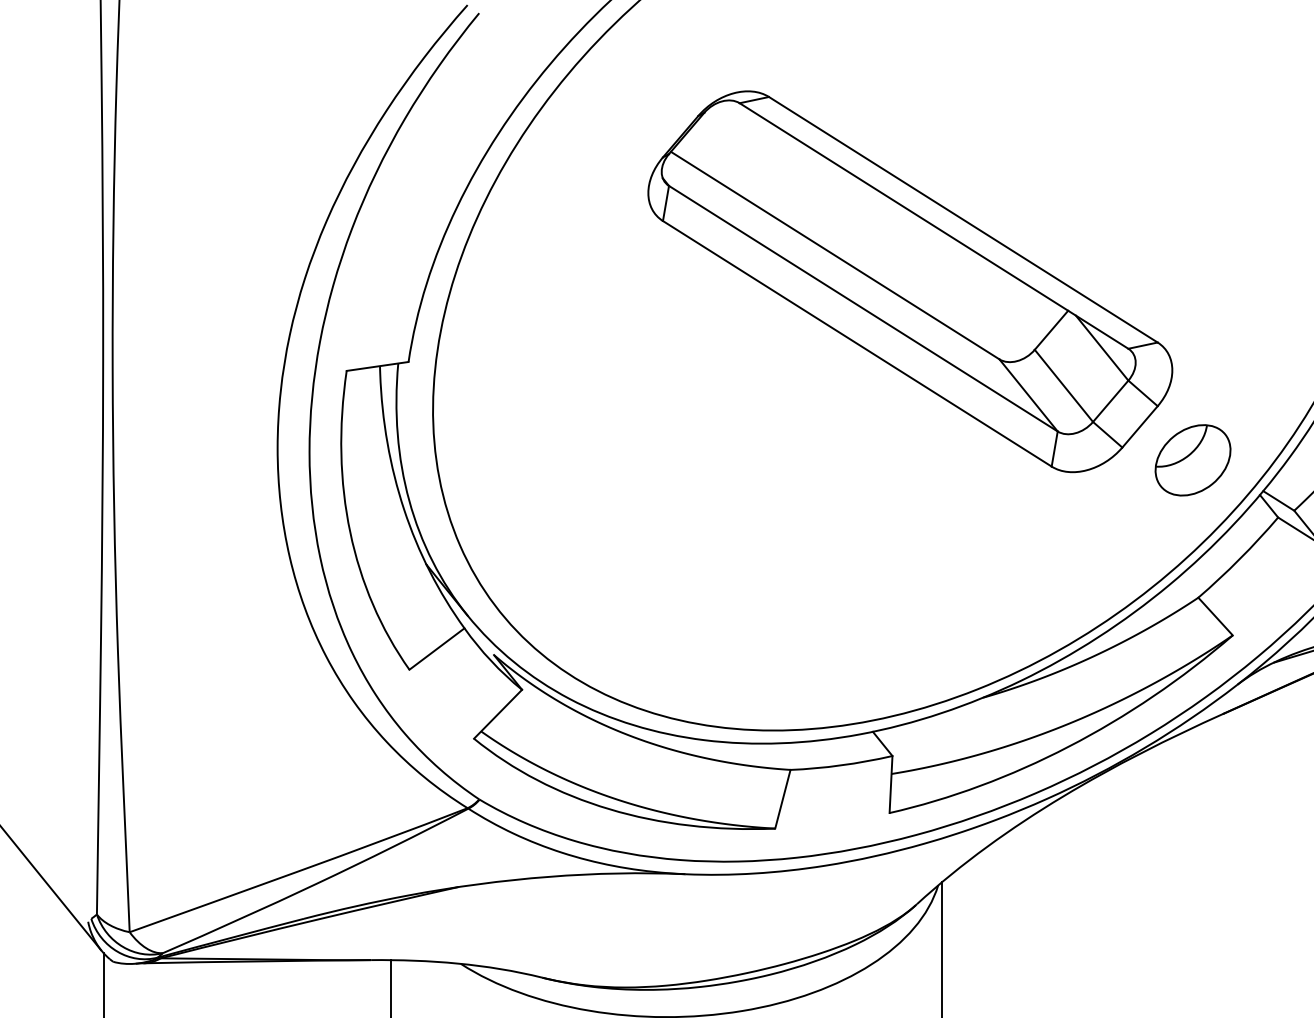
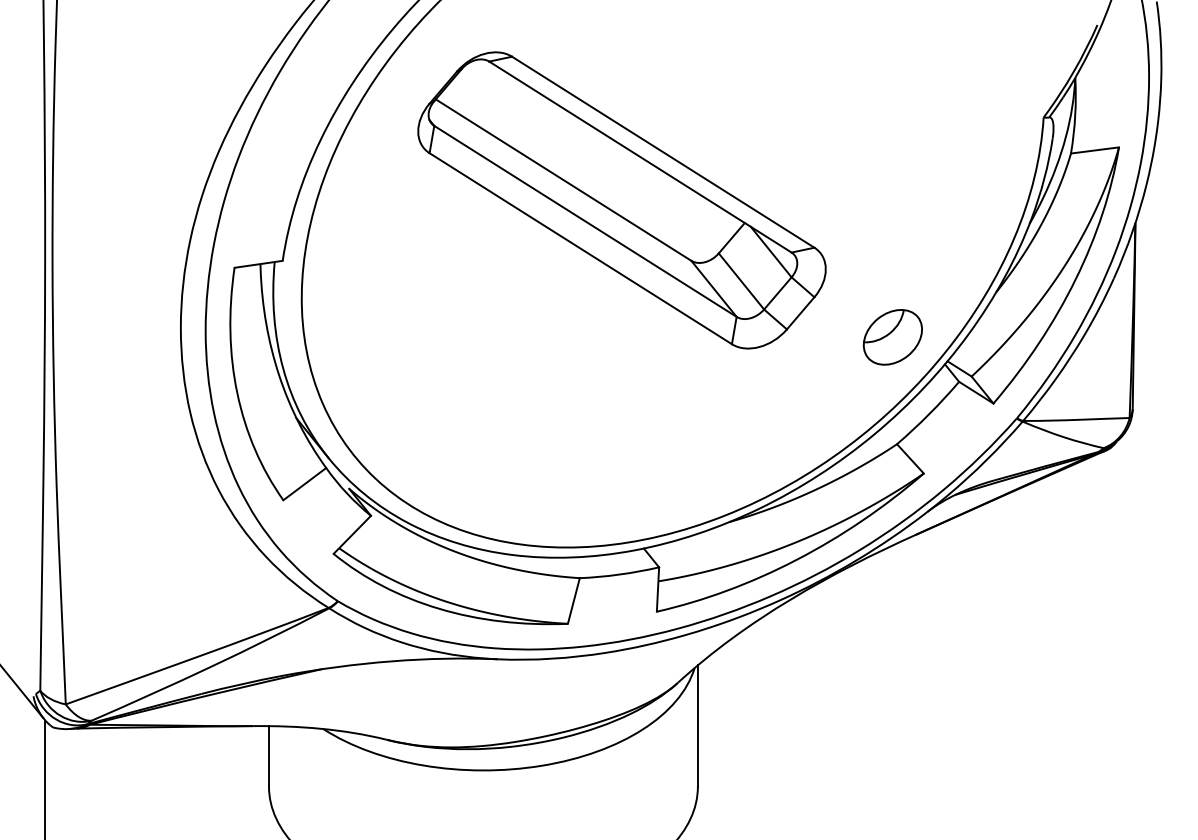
part: (909, 281) -> (621, 200), moved

